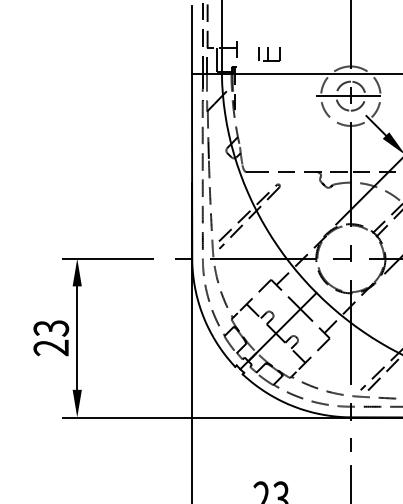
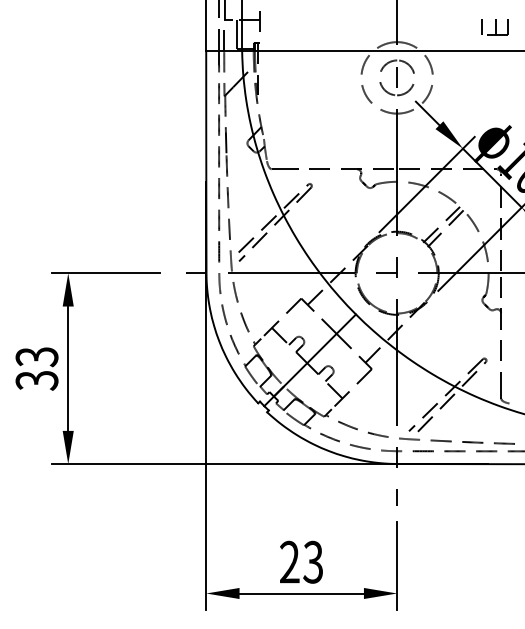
part: (268, 54) -> (298, 27), removed
line: (347, 95) -> (393, 77), removed
text: (50, 347) -> (36, 380), 23 -> 33

